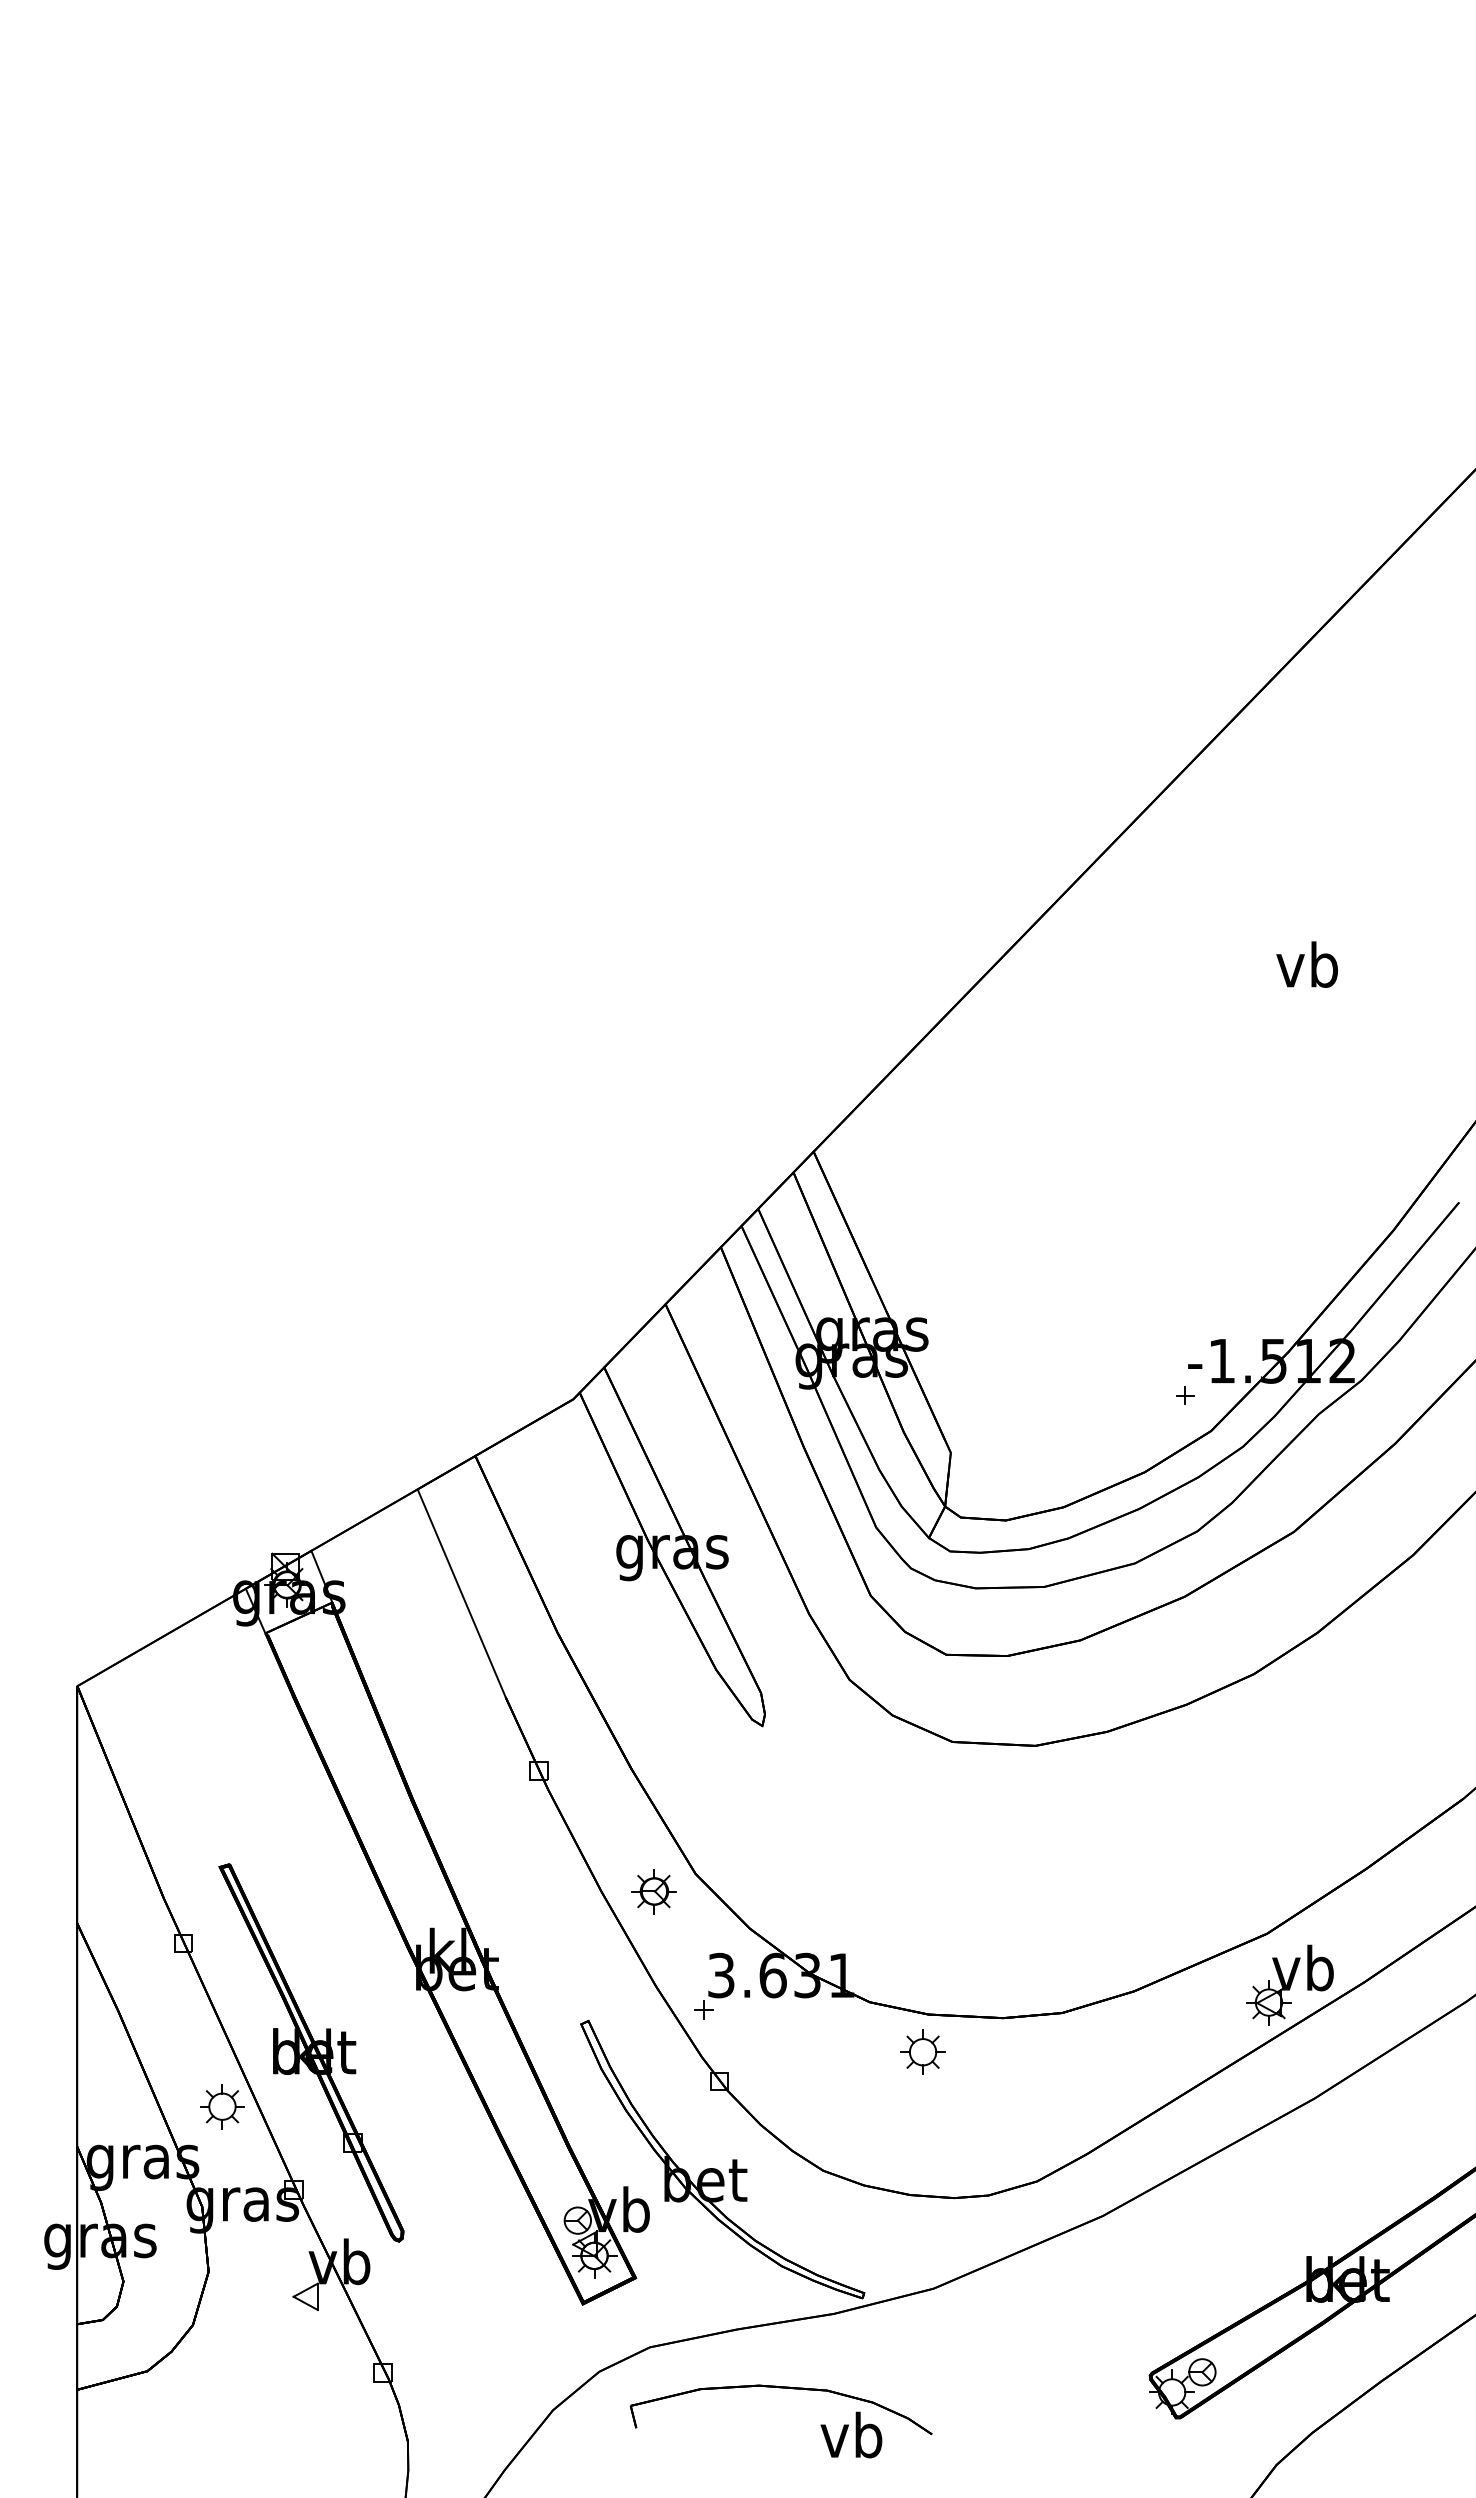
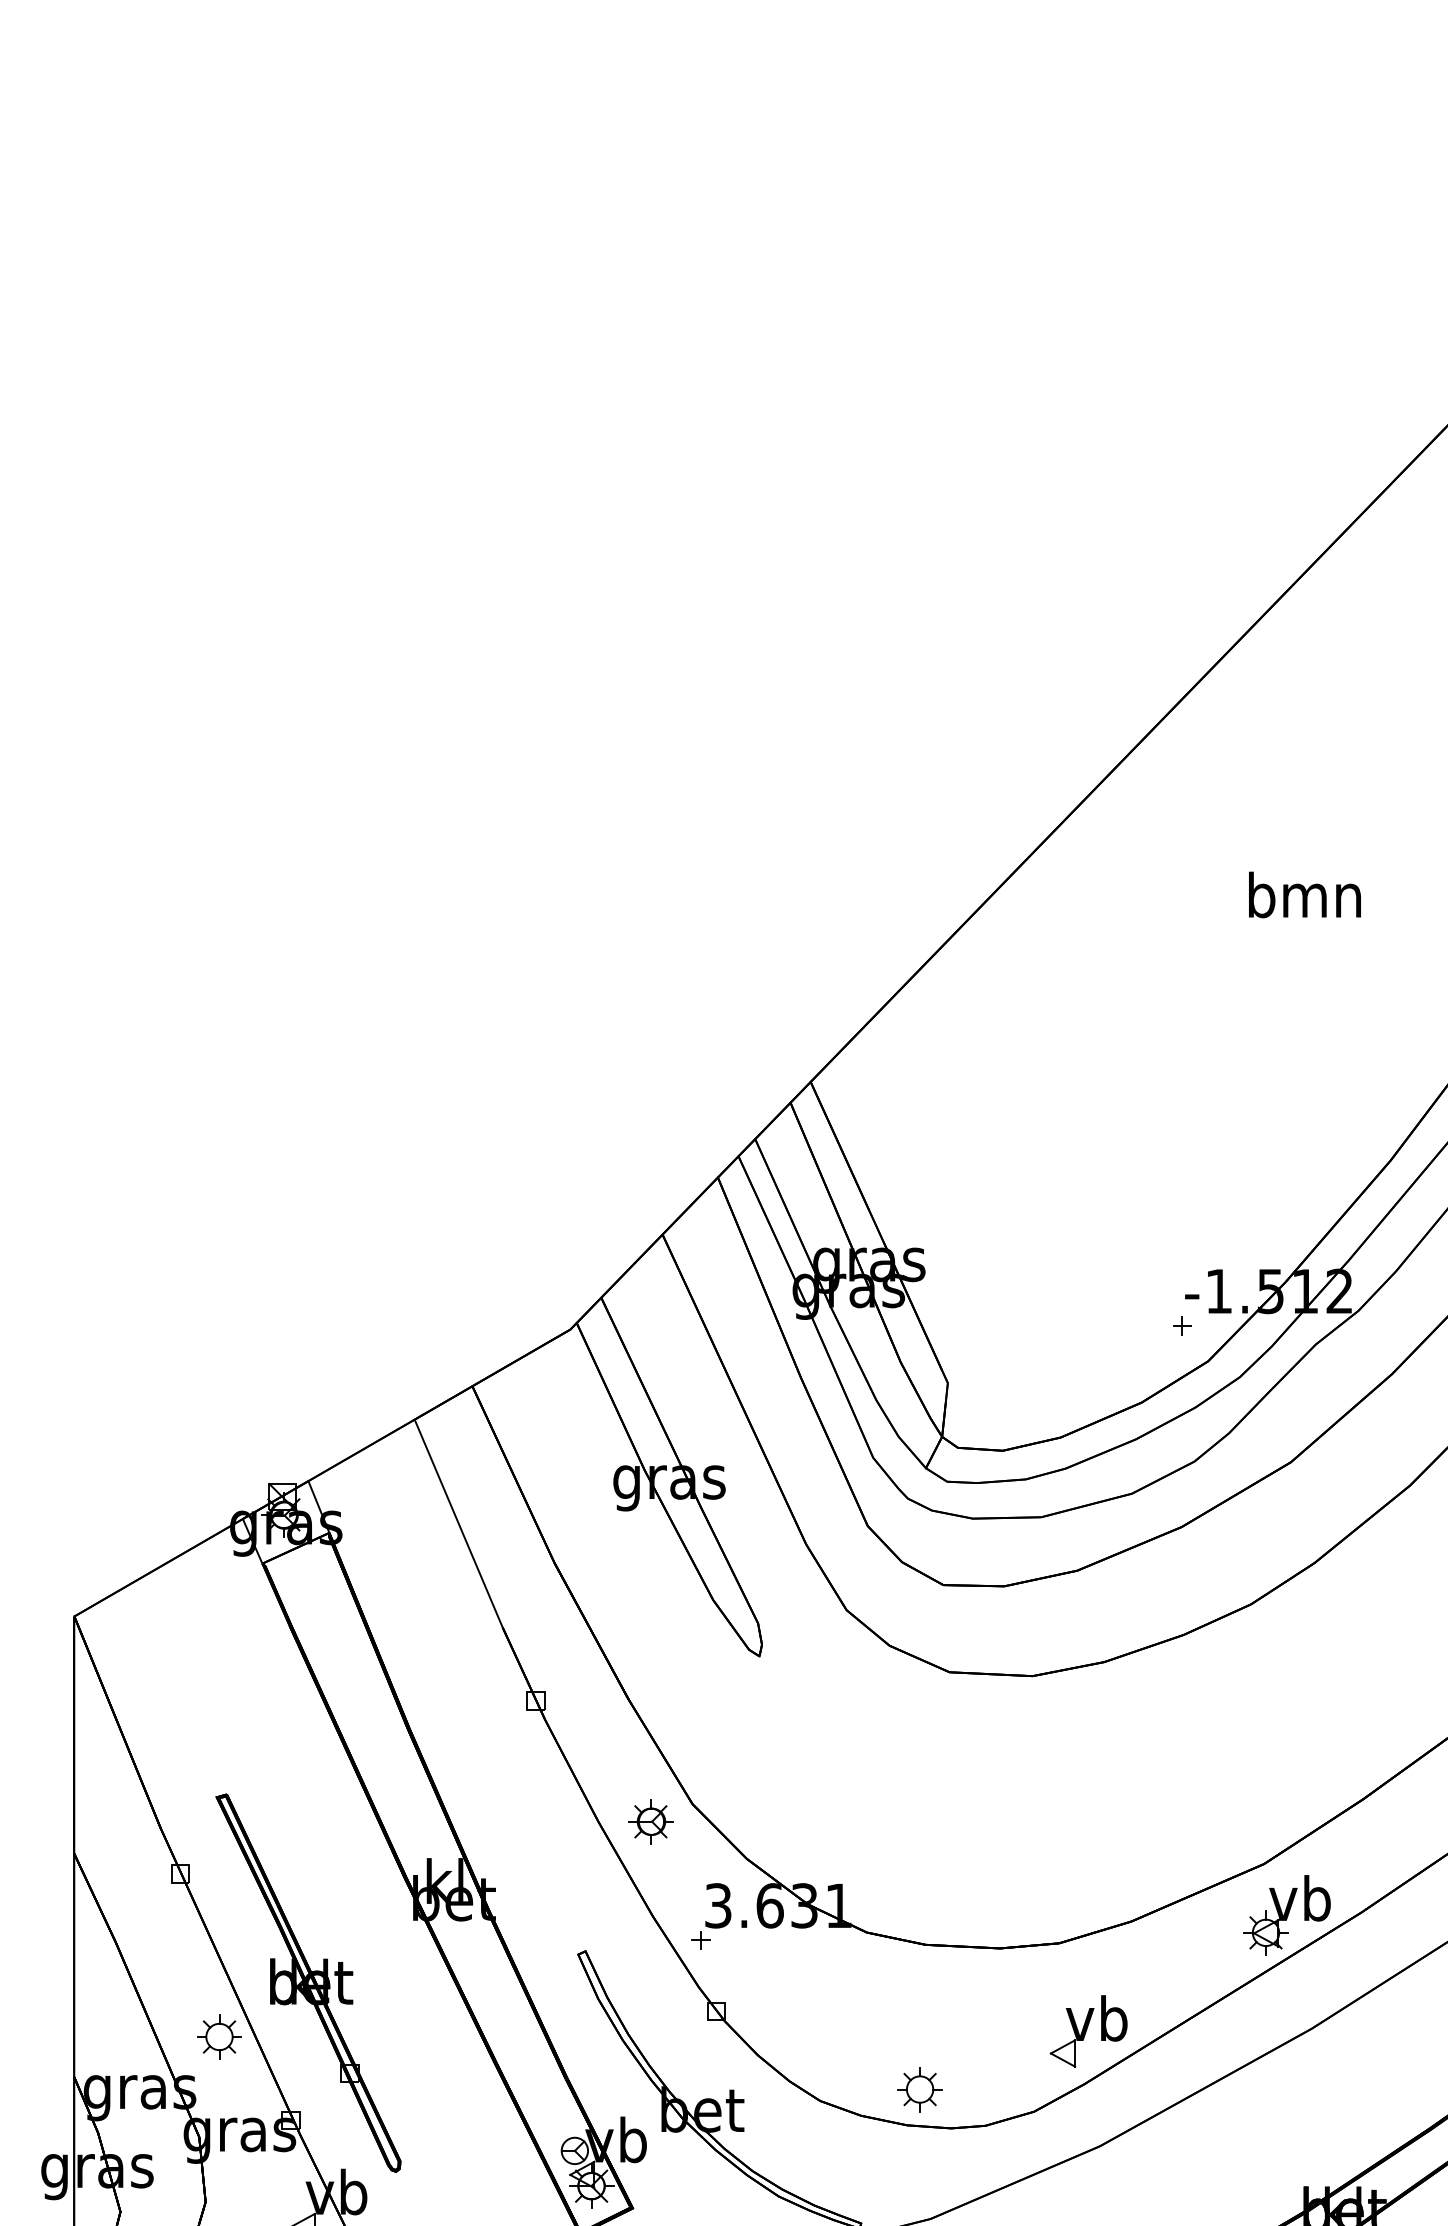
text: (1307, 964) -> (1304, 894), vb -> bmn
part: (922, 2051) -> (919, 2088), moved
part: (1091, 2101) -> (1088, 2031), added

